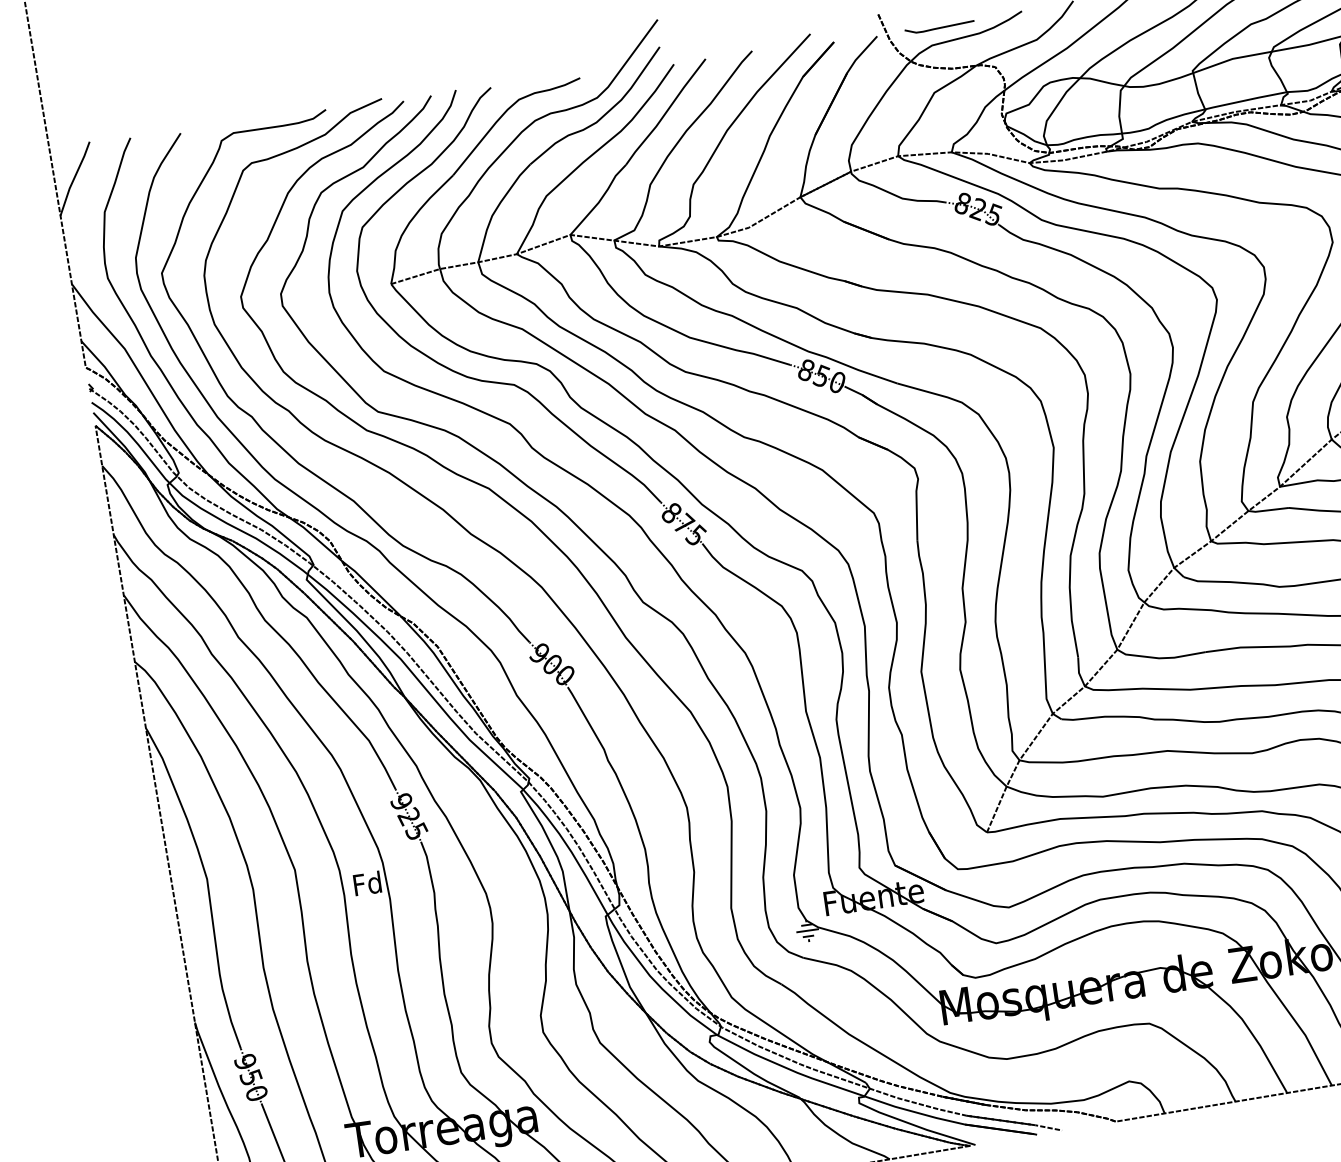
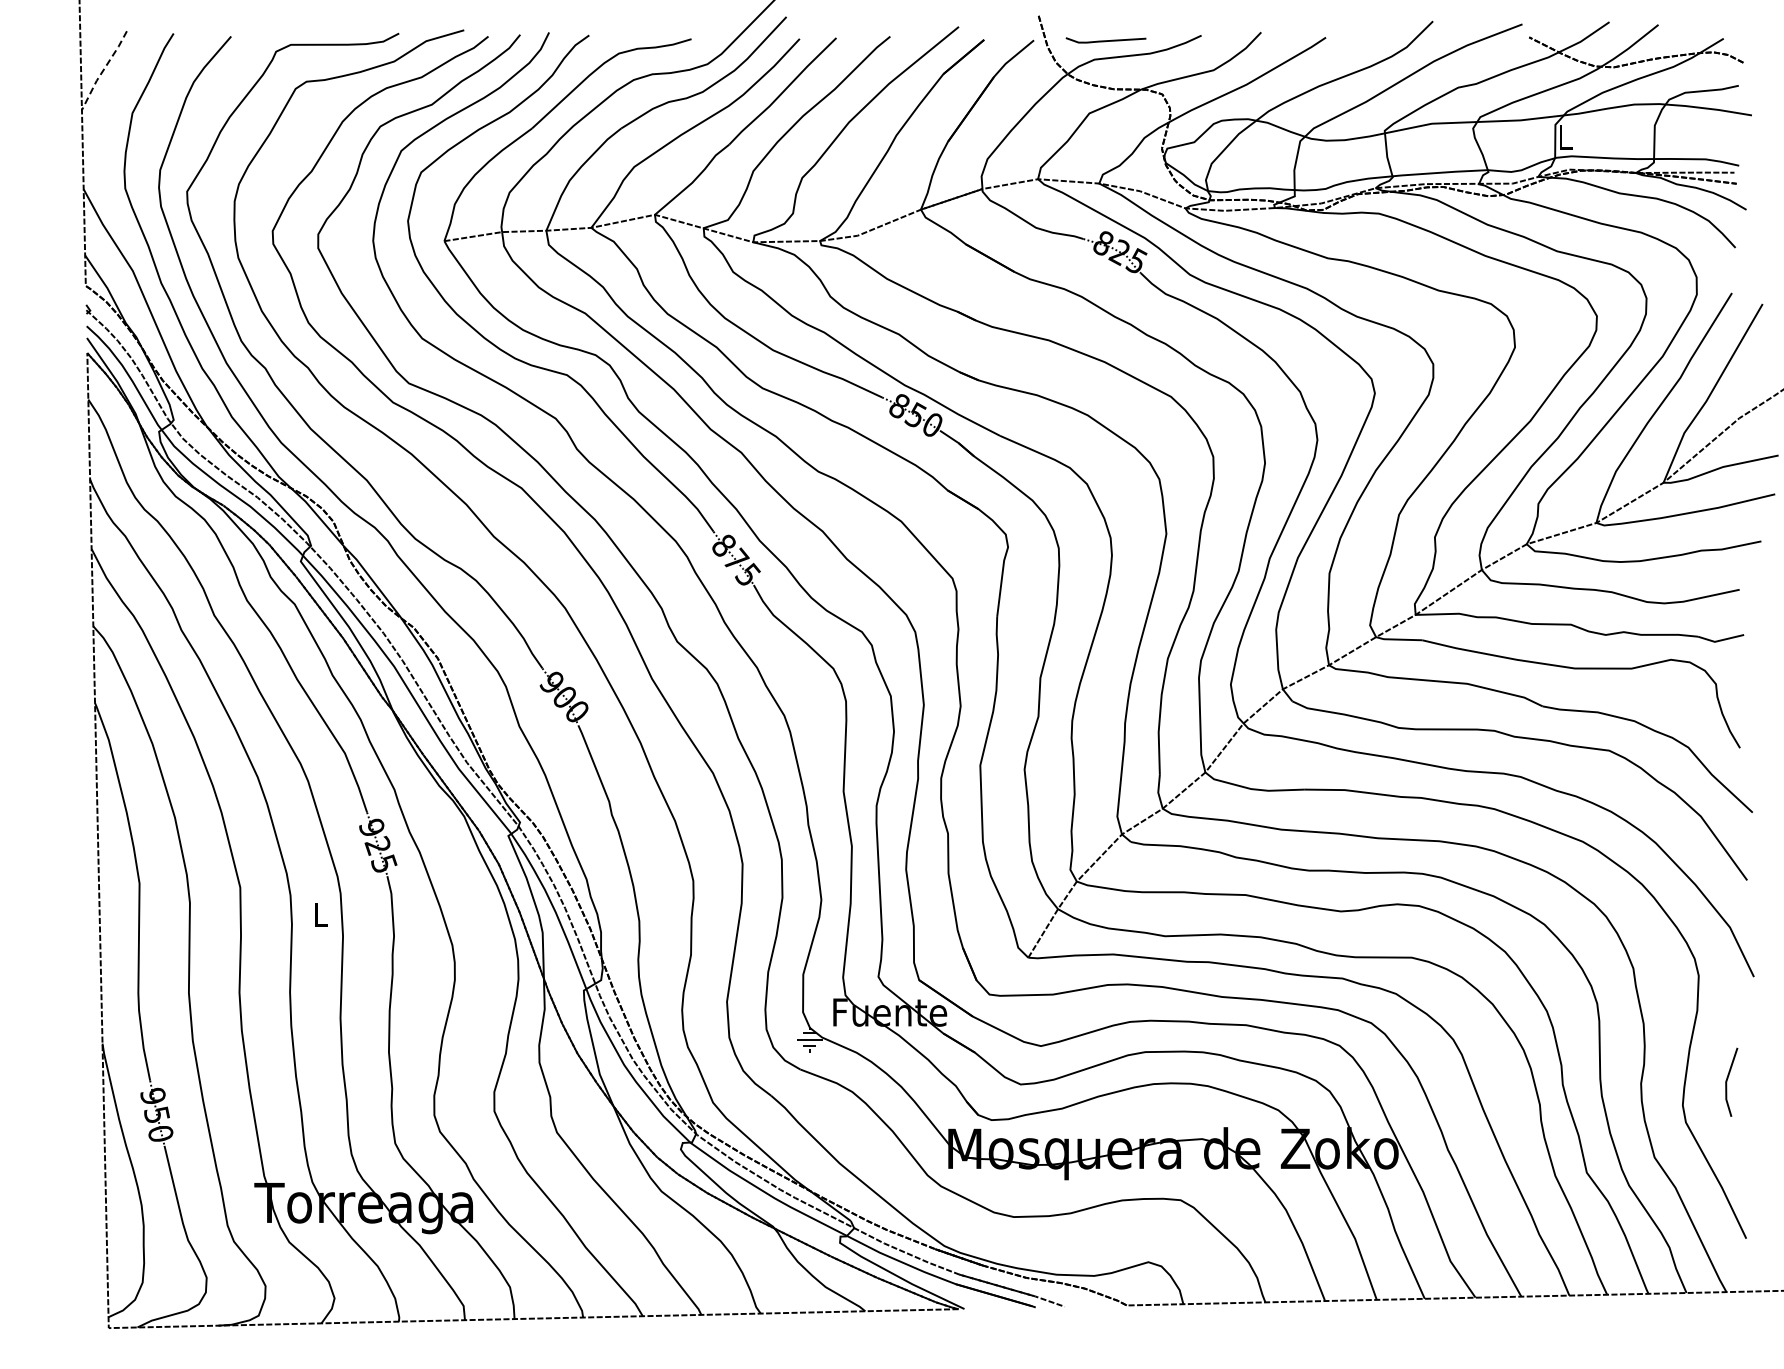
line: (74, 177) -> (103, 69), solid -> dashed
text: (366, 883) -> (319, 914), Fd -> L

